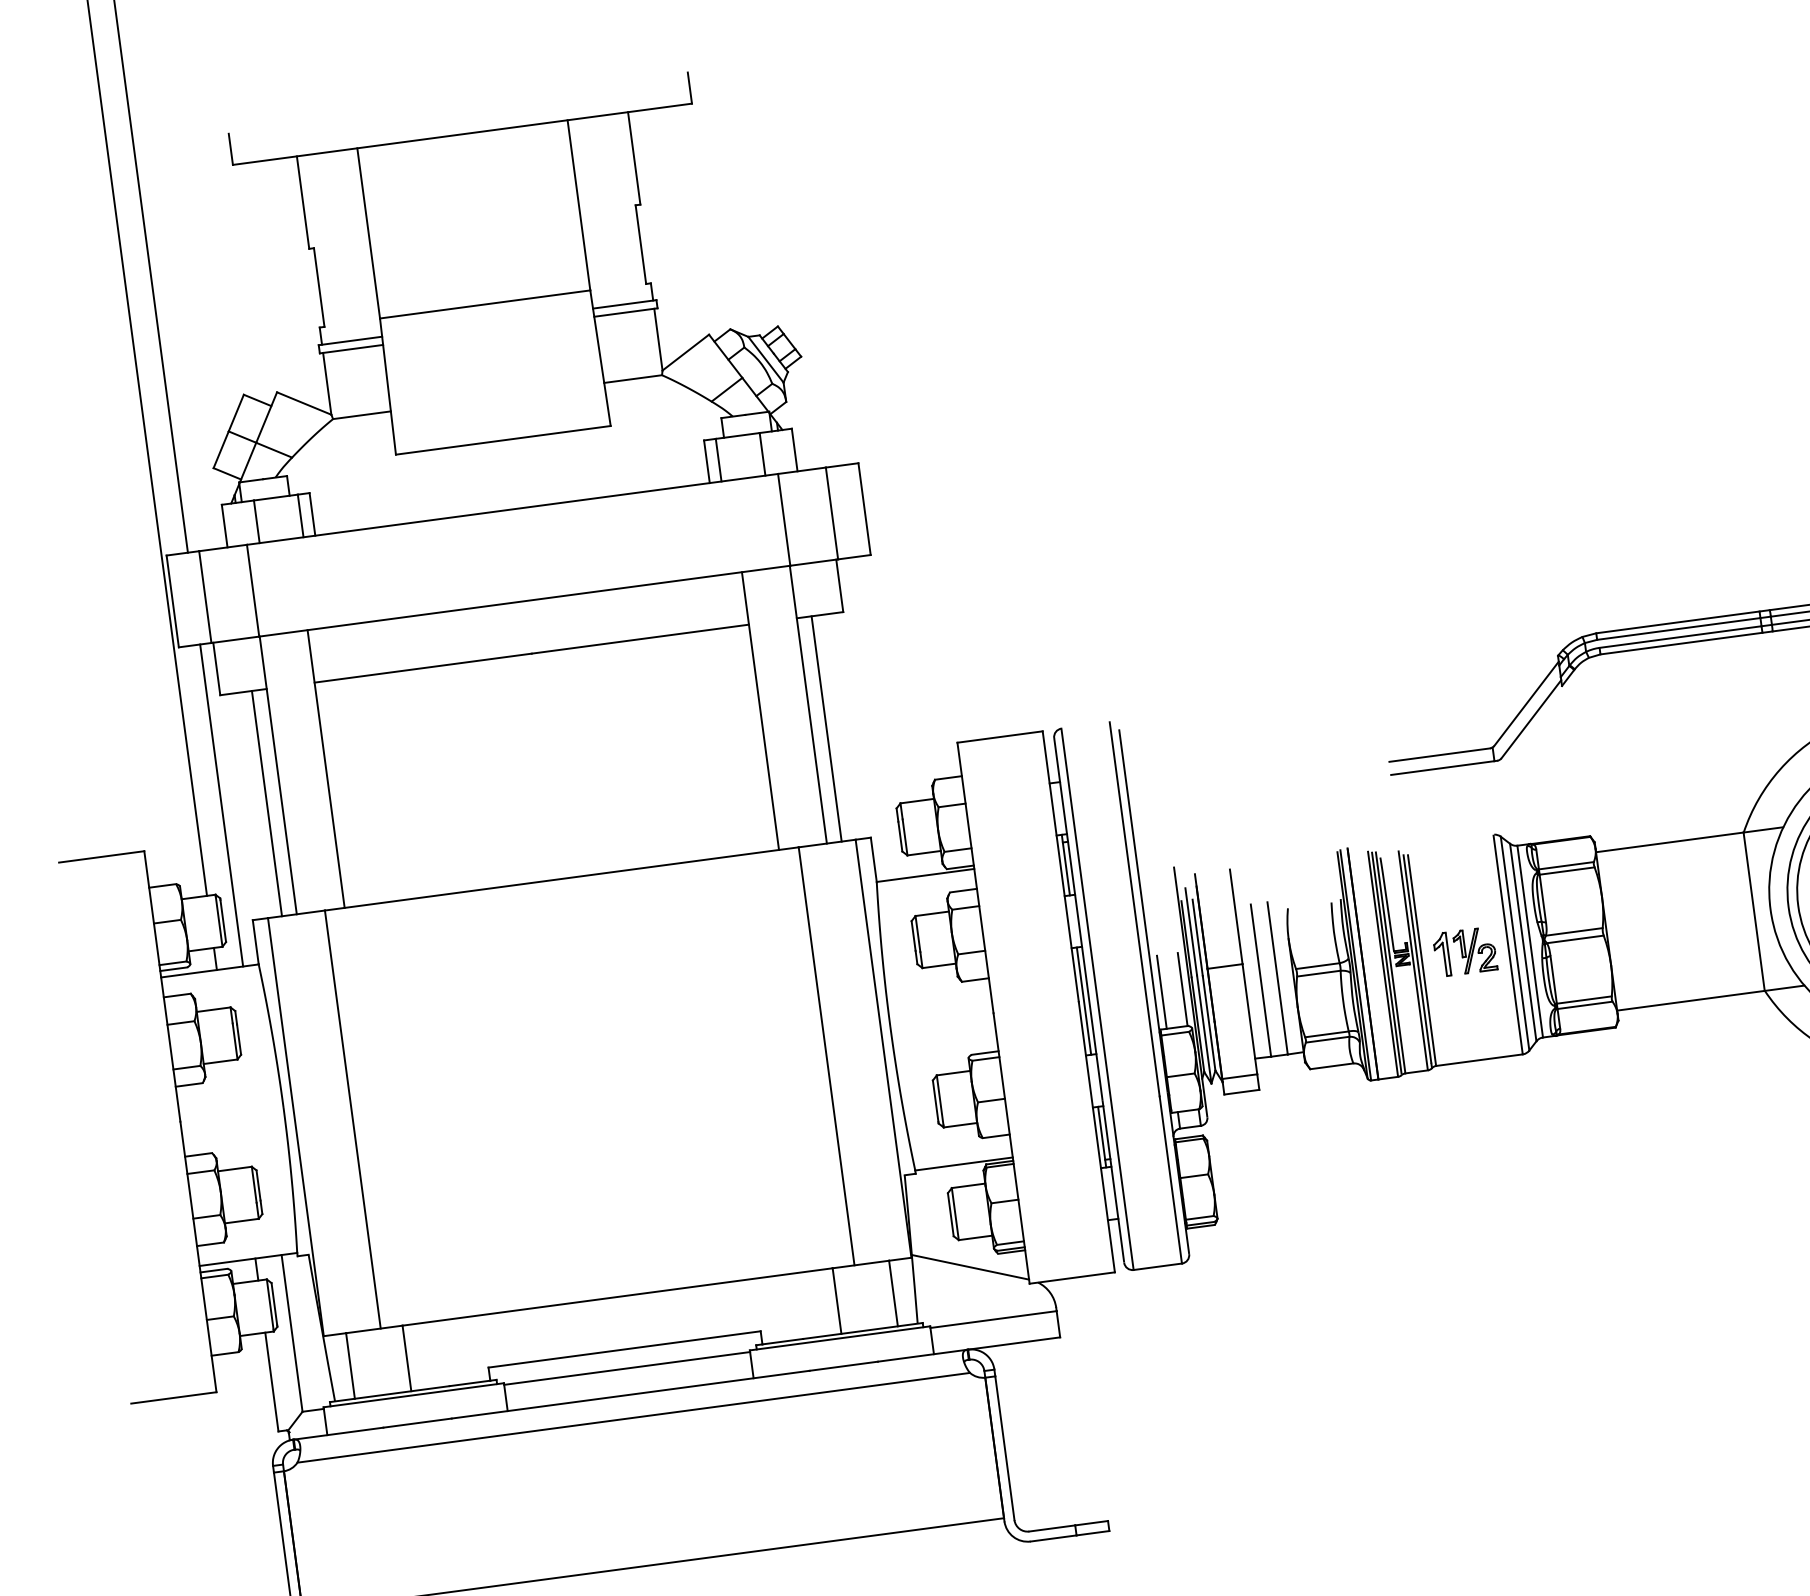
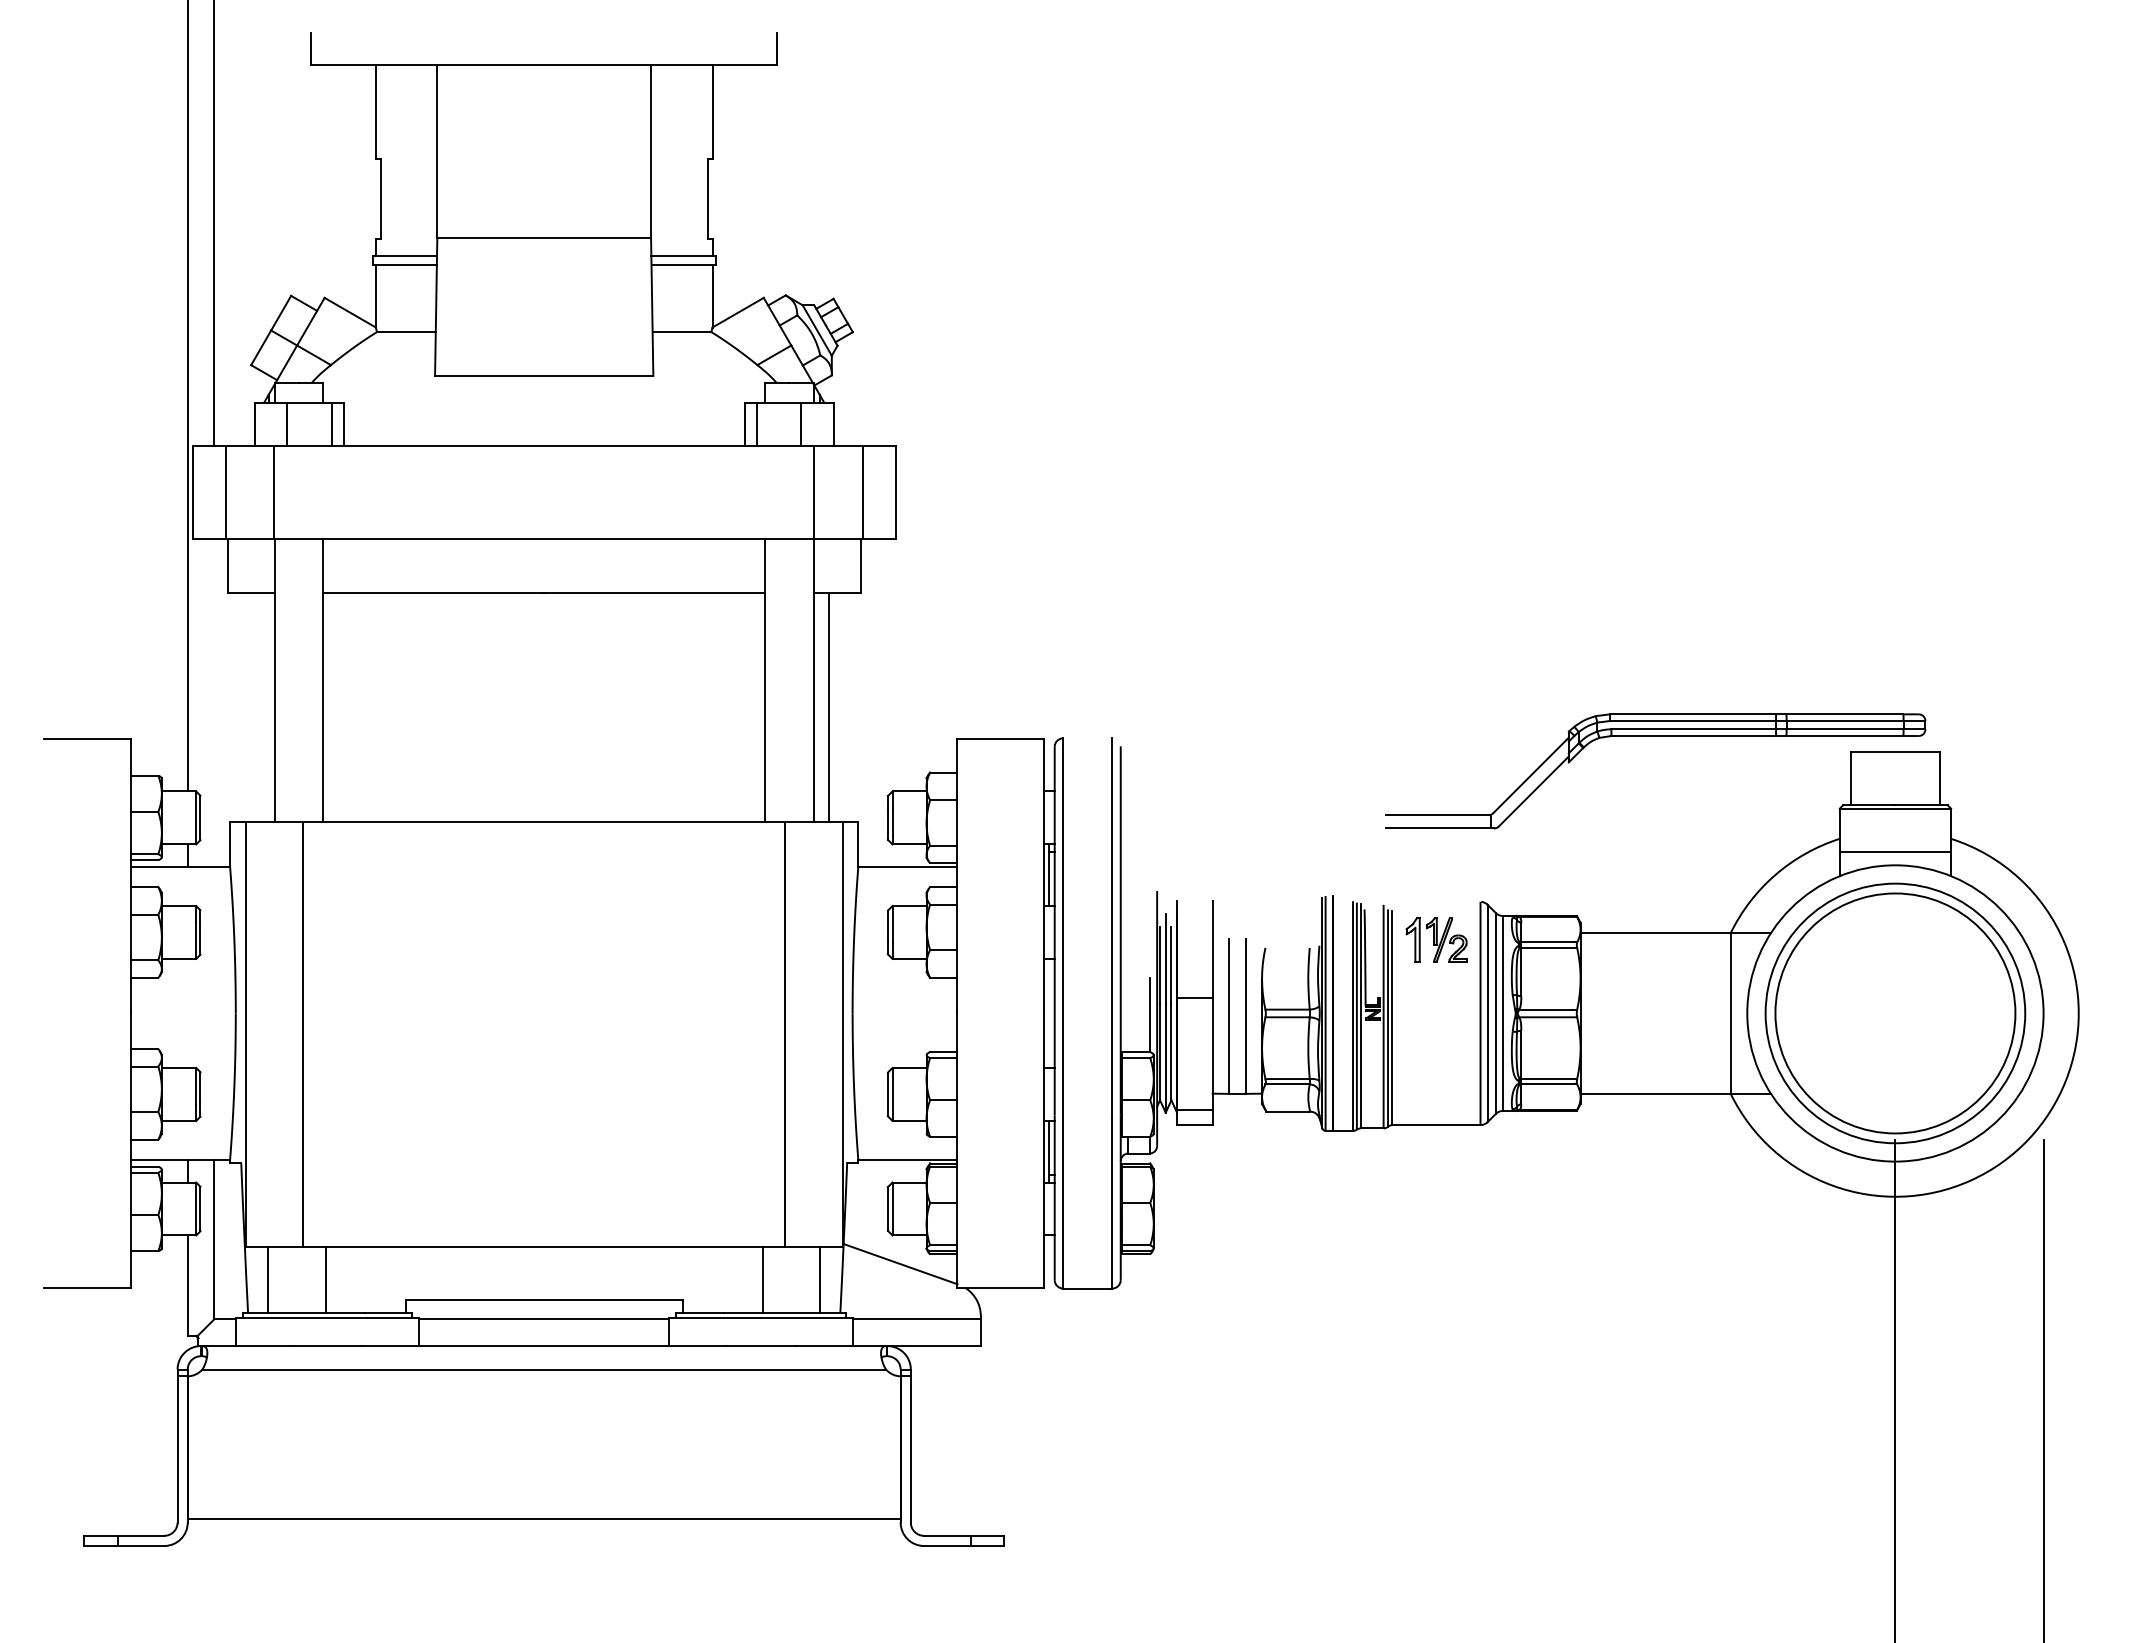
line: (266, 802) -> (259, 706), removed
line: (221, 804) -> (214, 702), removed
part: (1464, 951) -> (1436, 939), moved
line: (1161, 991) -> (1128, 1014), removed
line: (1083, 1000) -> (1049, 1012), removed

